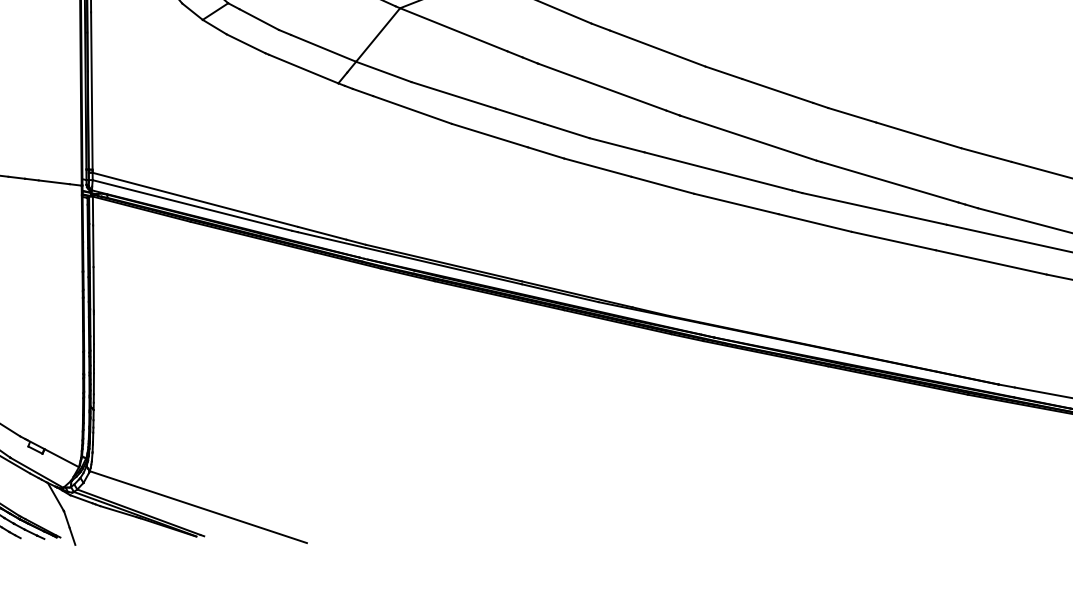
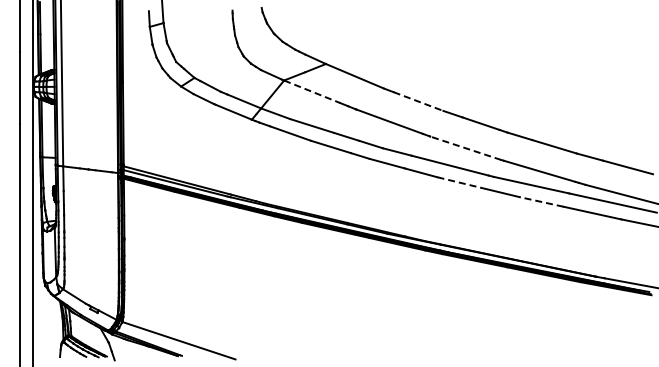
line: (454, 29) -> (312, 91), solid -> dashed
line: (657, 48) -> (418, 101), solid -> dashed
line: (747, 138) -> (465, 148), solid -> dashed
line: (736, 203) -> (459, 182), solid -> dashed
line: (893, 240) -> (541, 201), solid -> dashed

